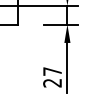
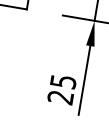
text: (52, 71) -> (63, 81), 27 -> 25

